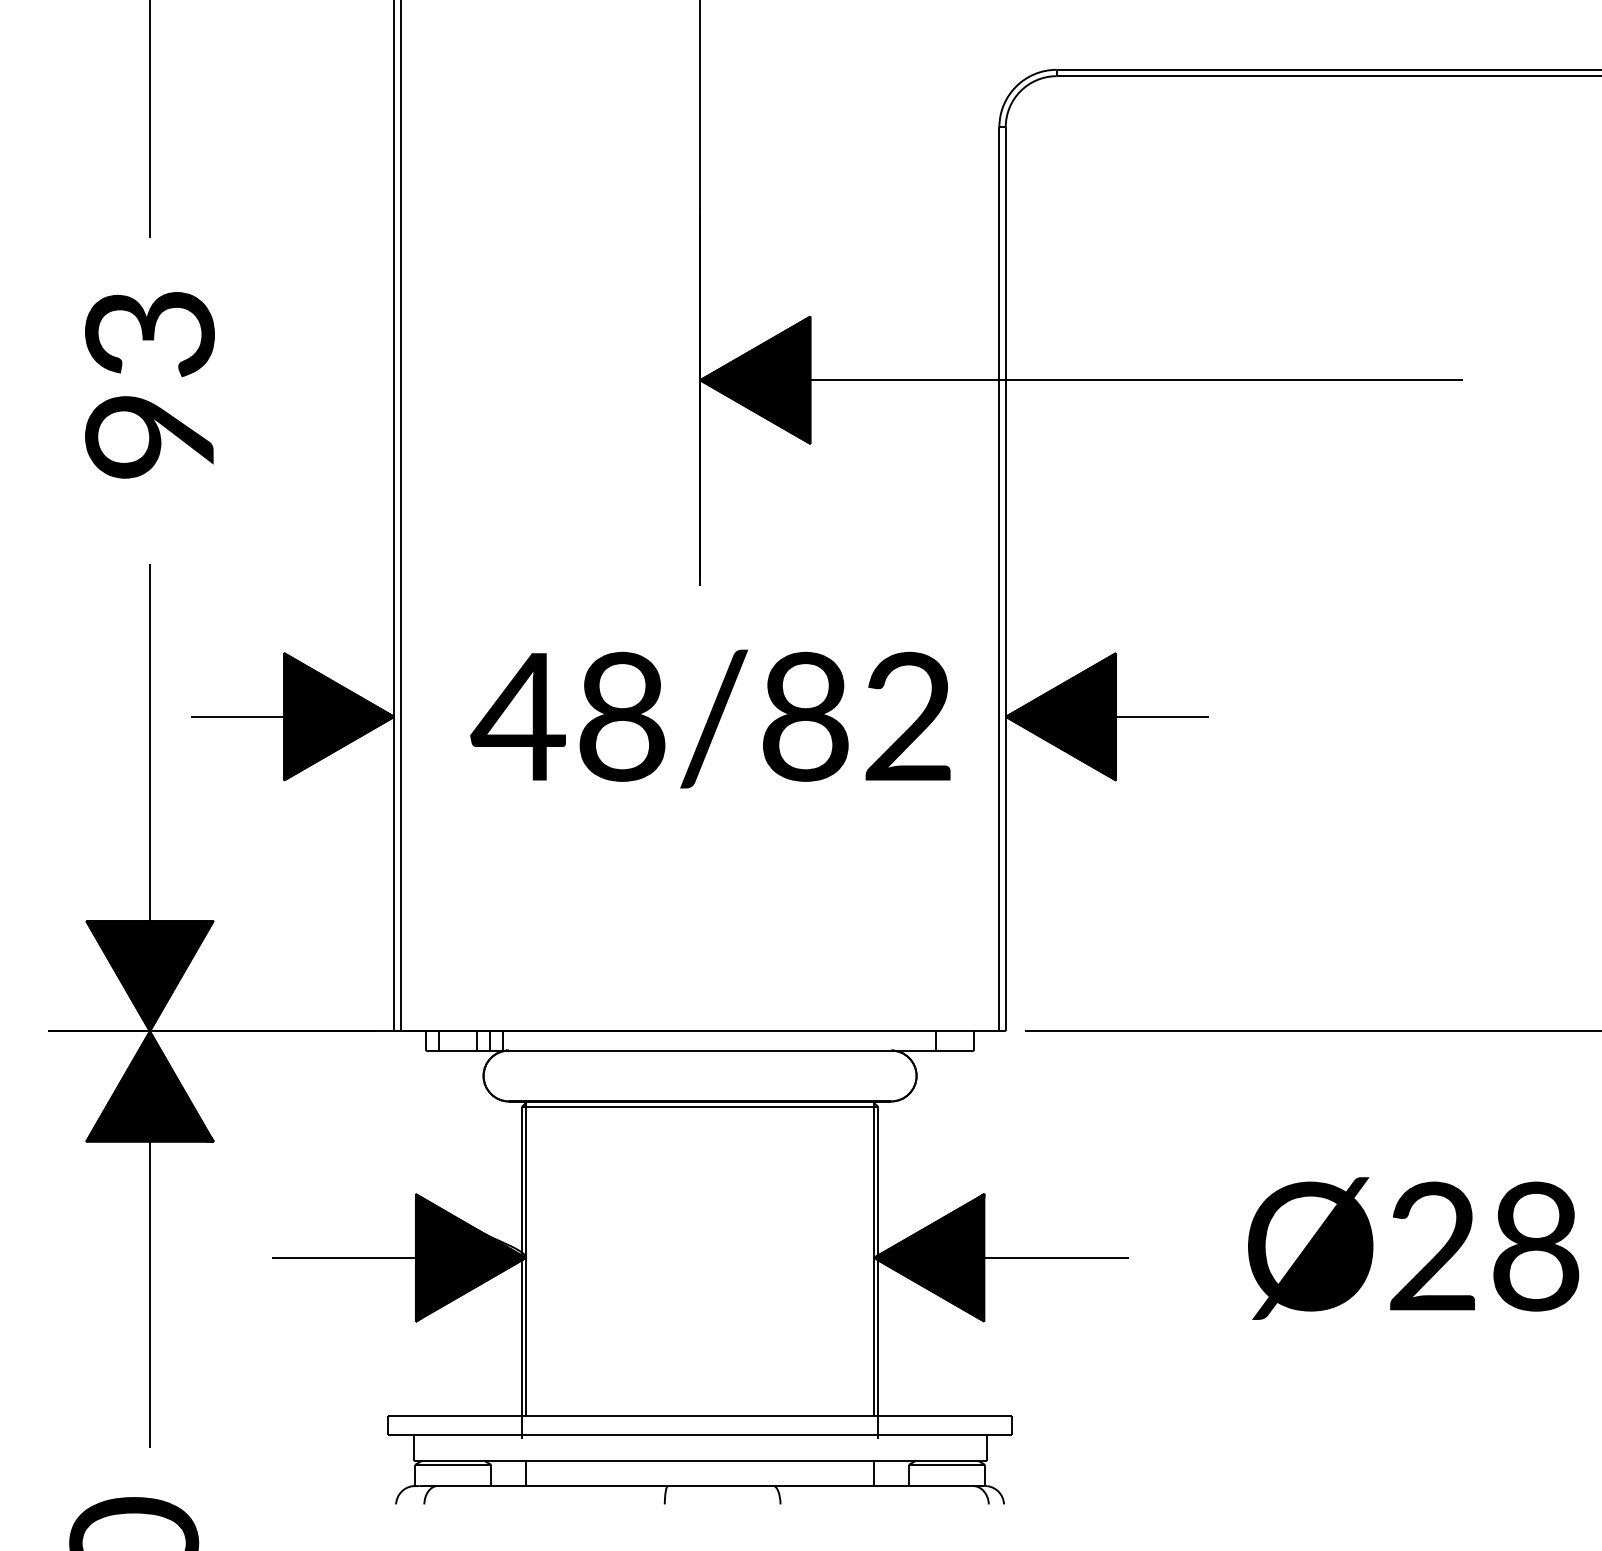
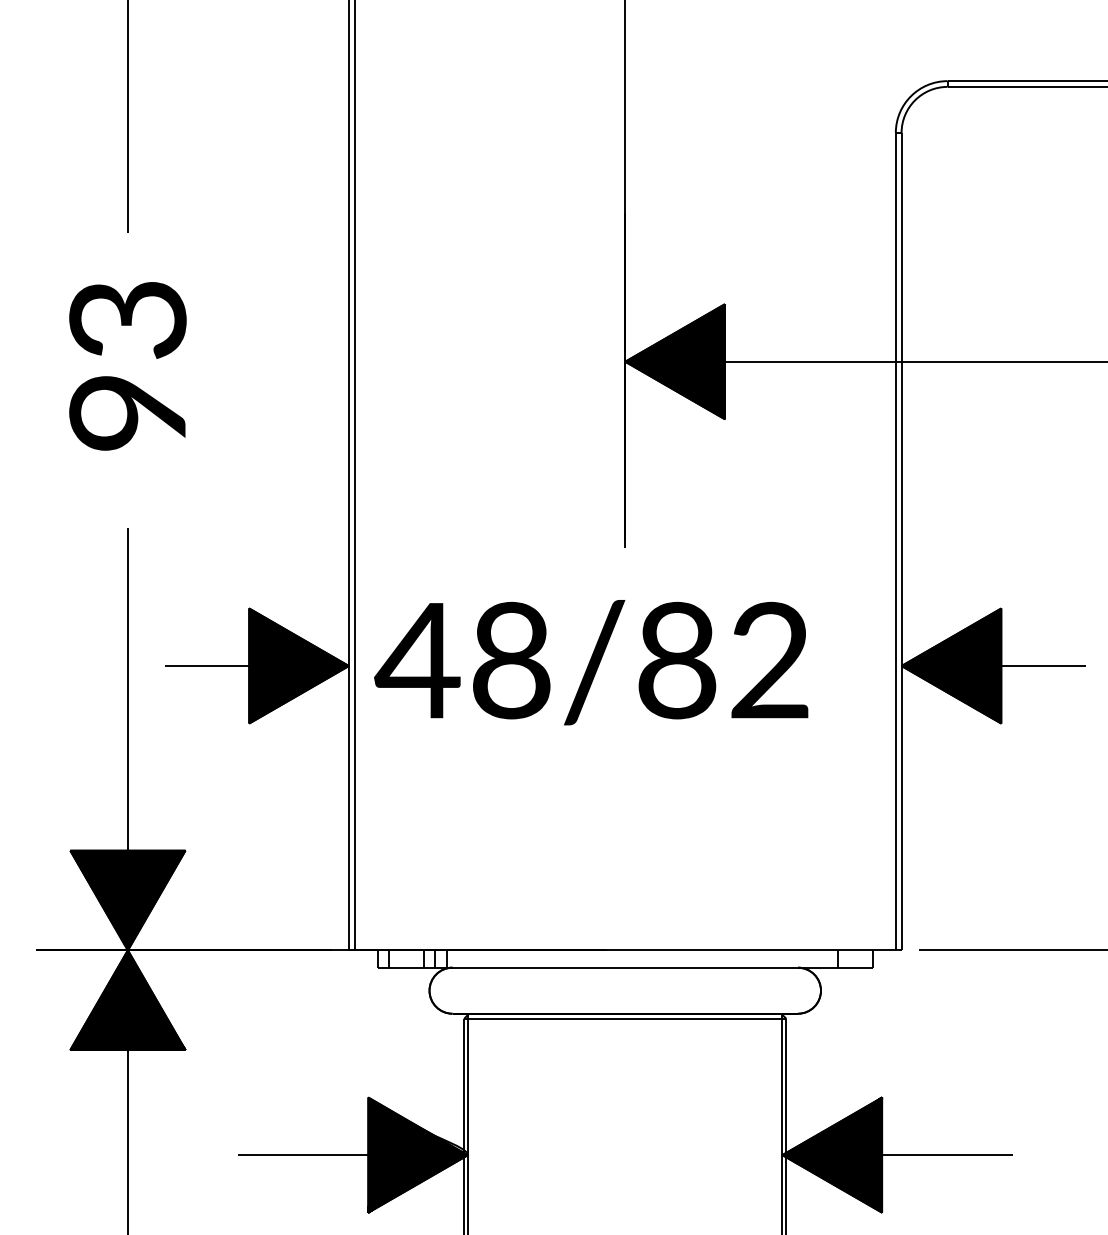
text: (710, 718) -> (591, 662), moved

